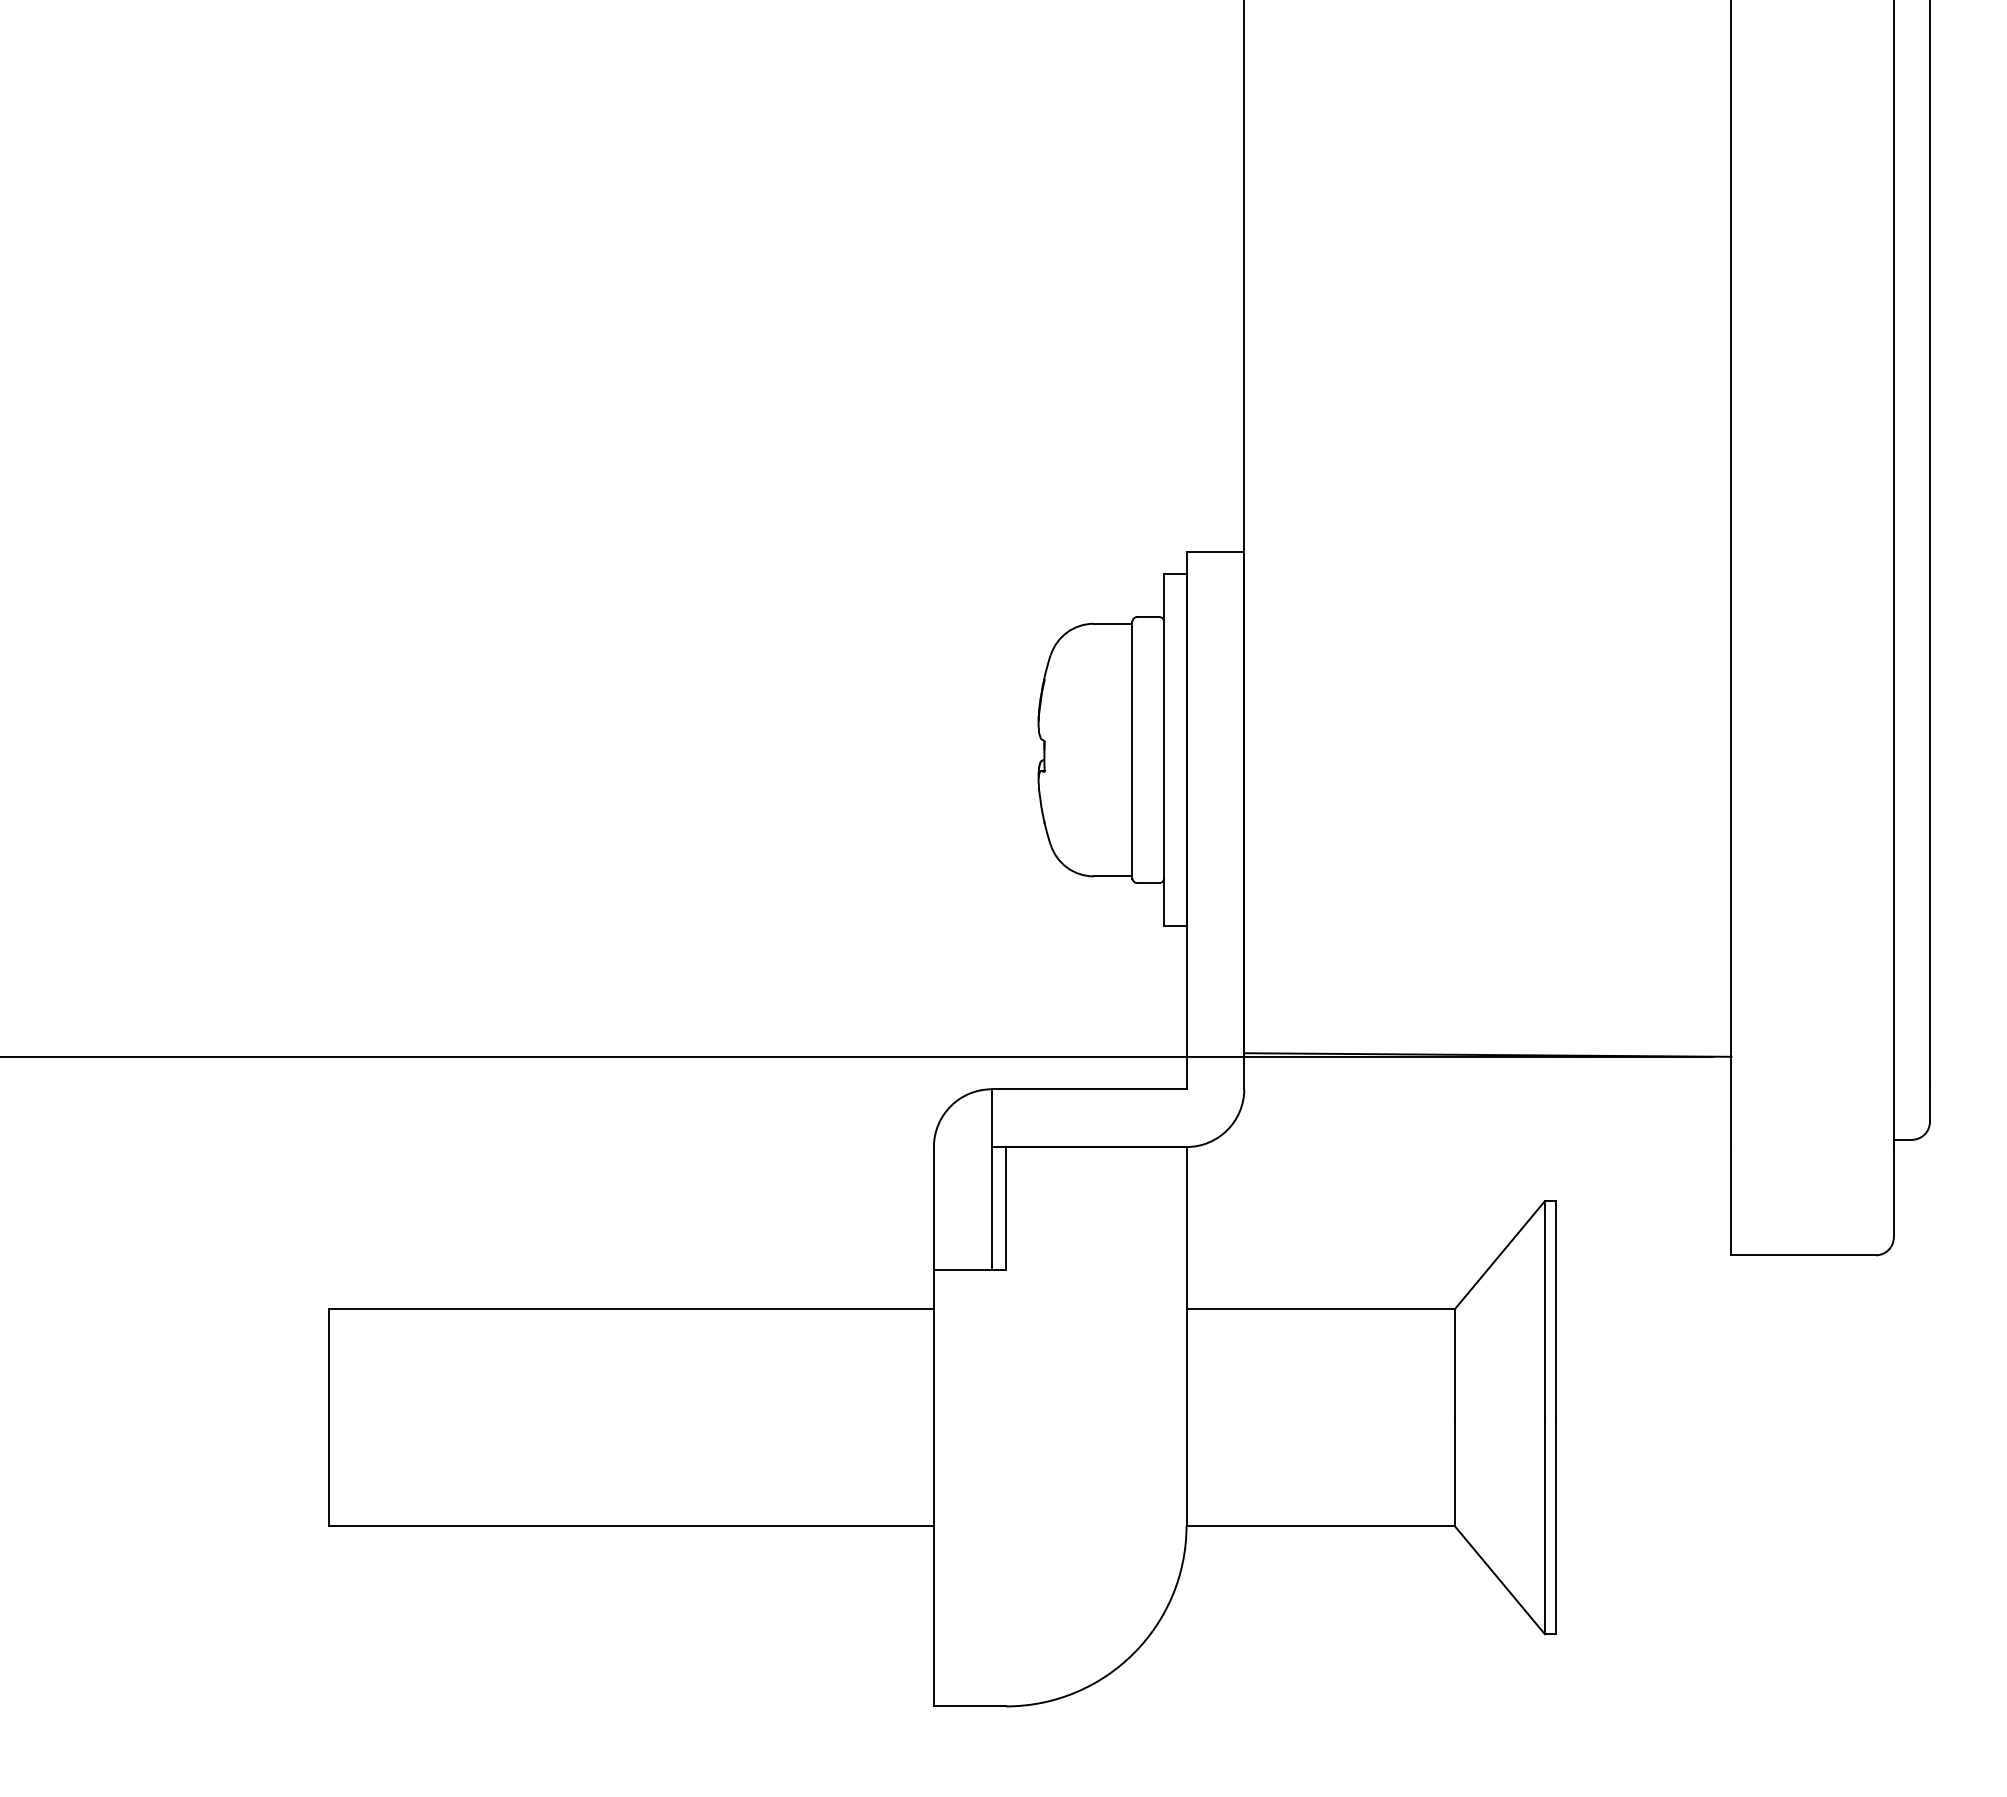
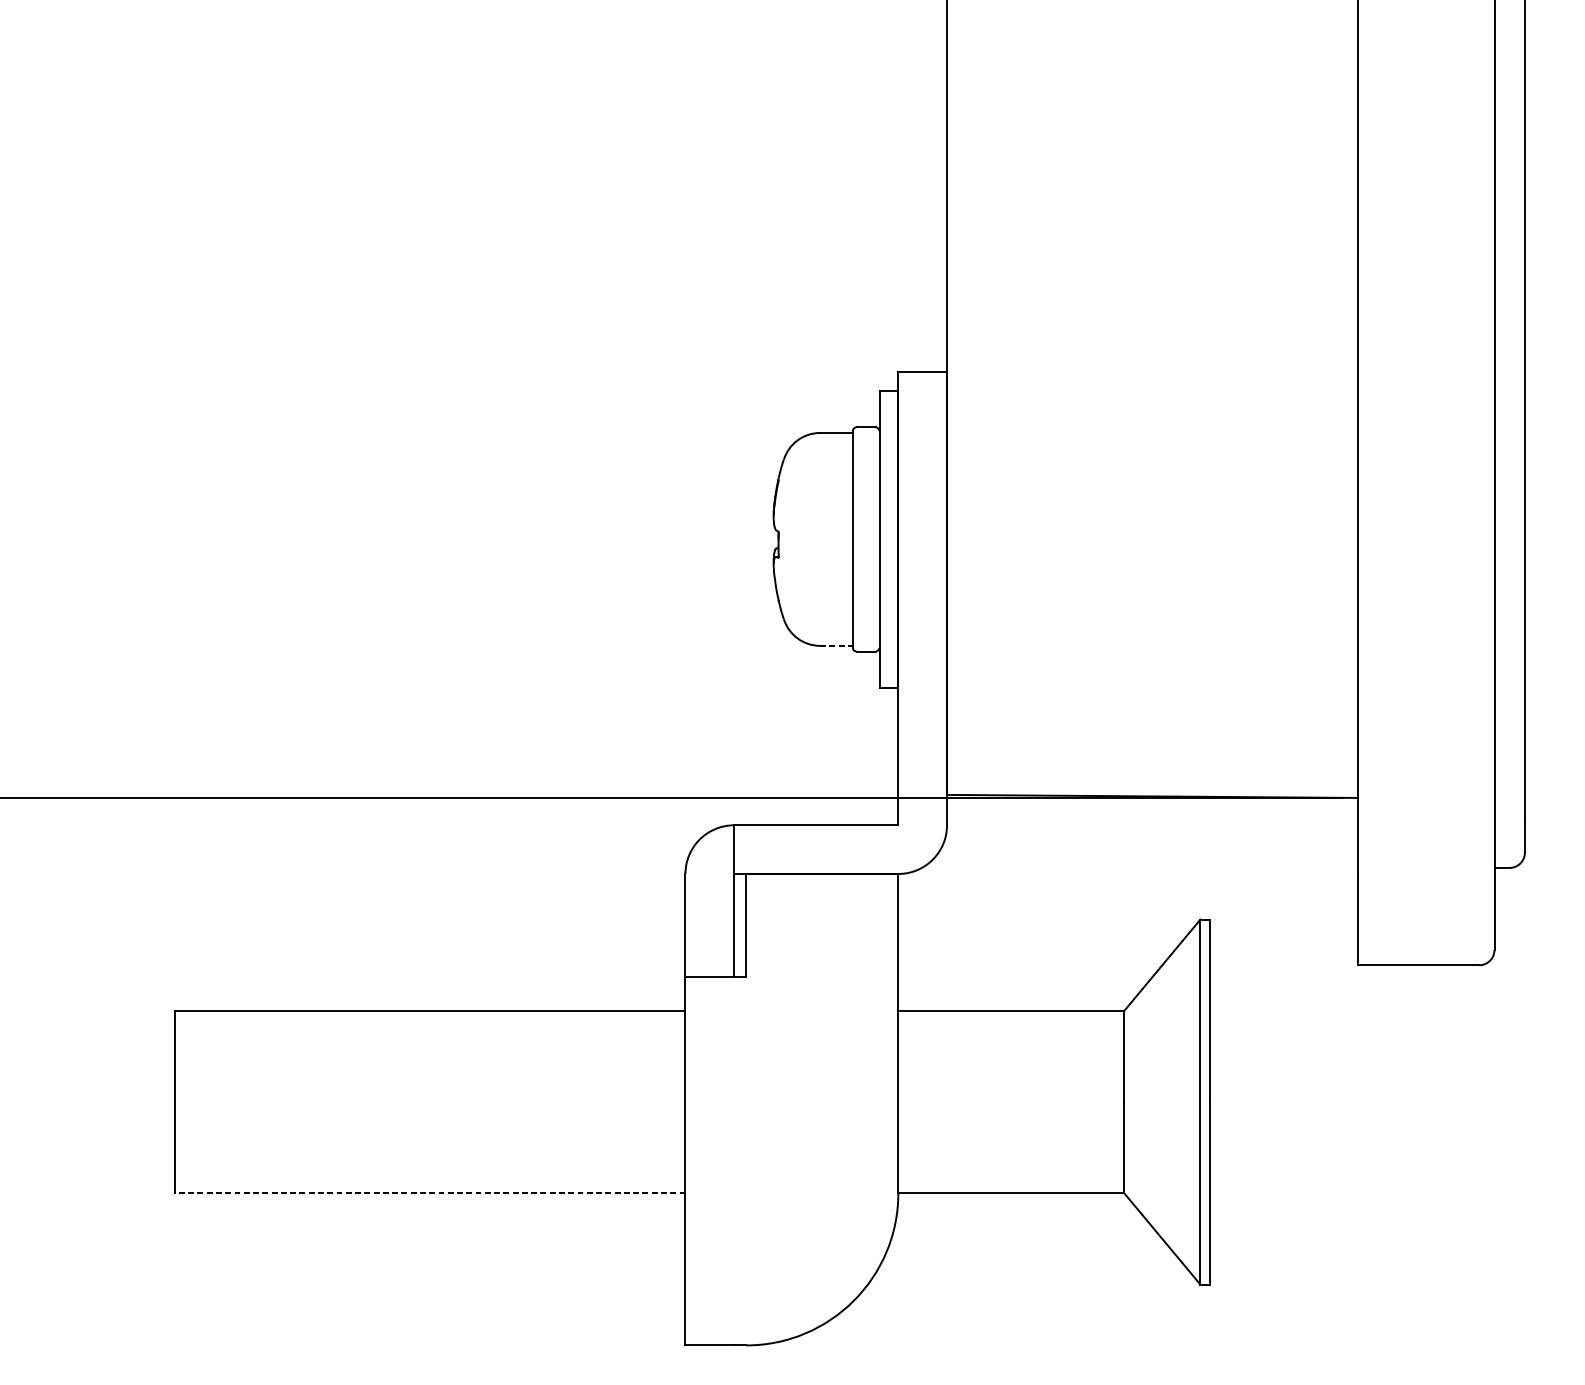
line: (1113, 876) -> (836, 645), solid -> dashed
line: (631, 1525) -> (430, 1192), solid -> dashed

